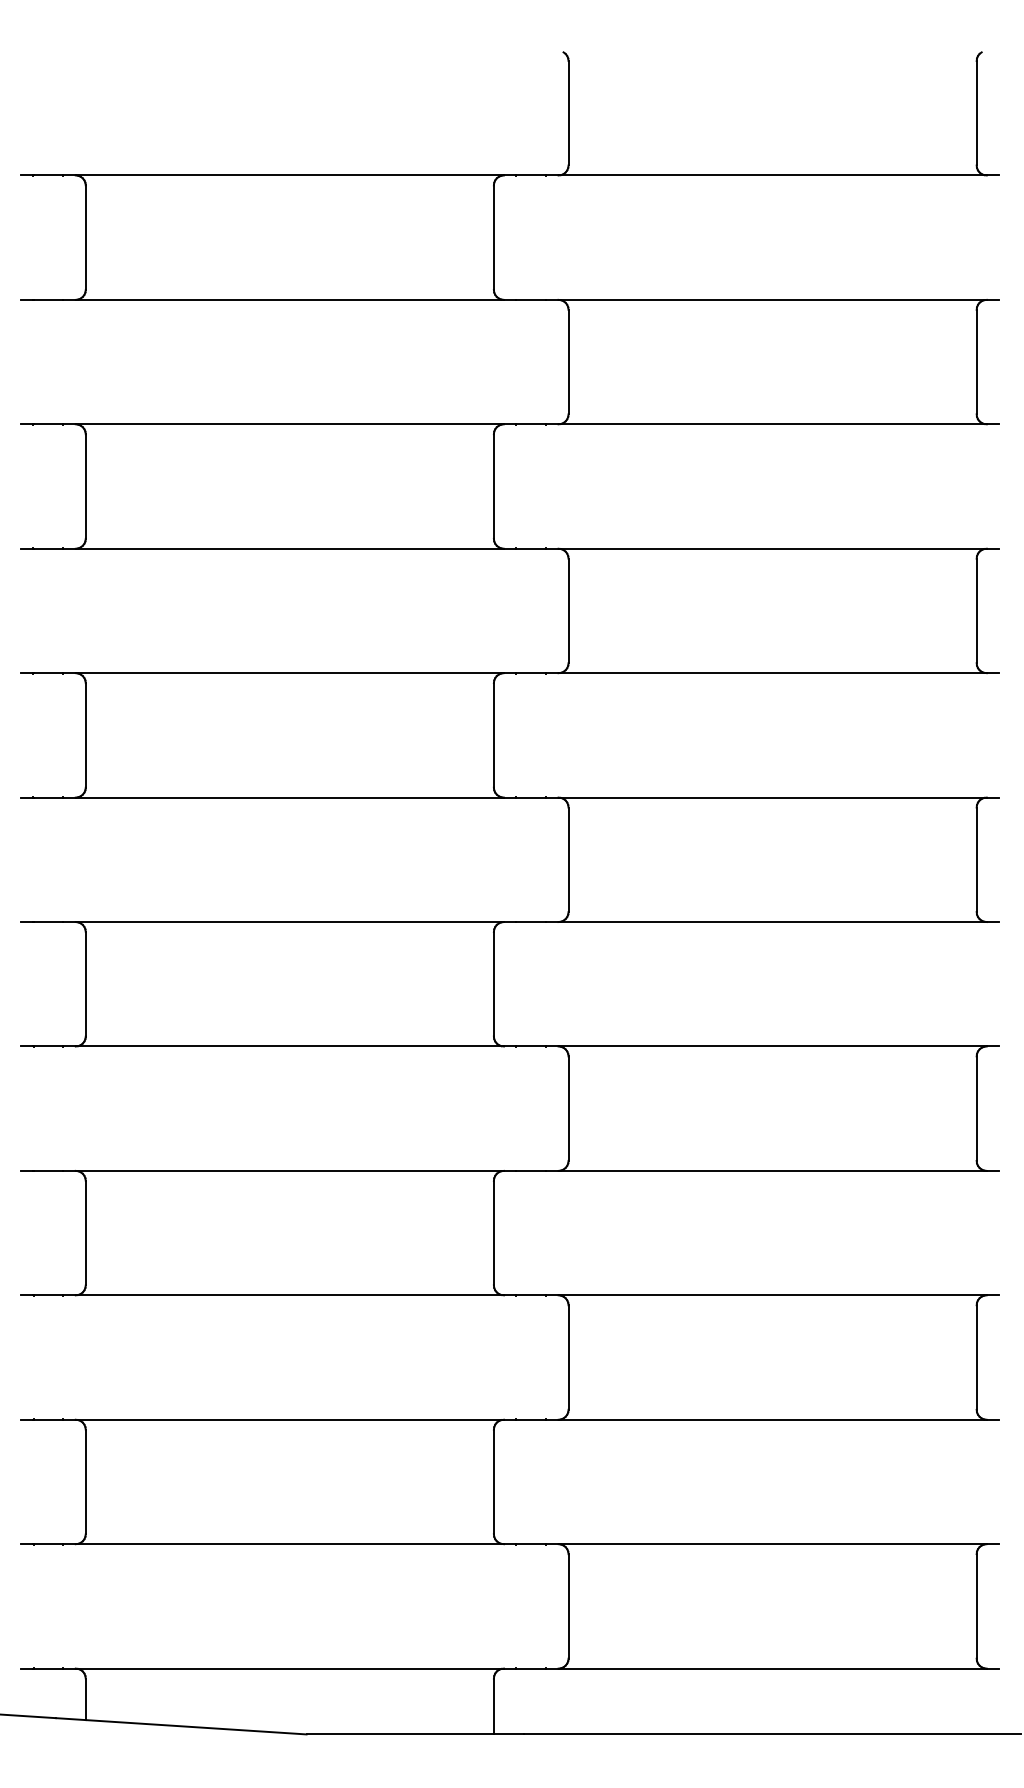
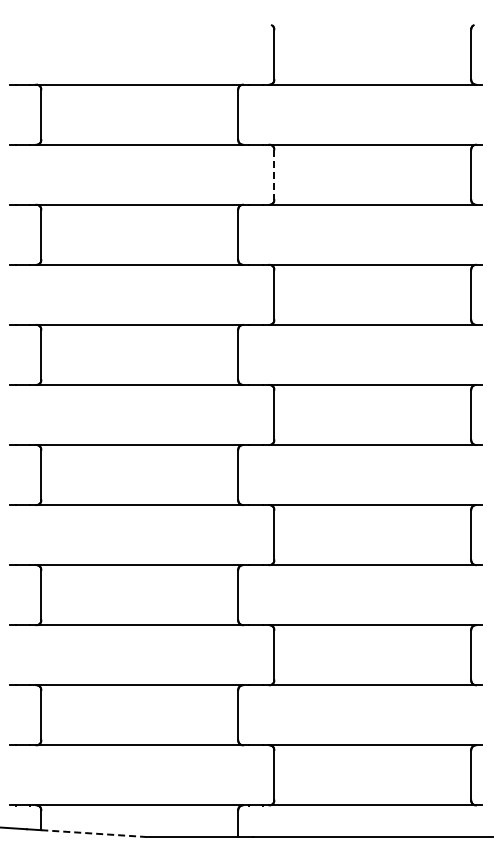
line: (568, 363) -> (274, 175), solid -> dashed
line: (198, 1726) -> (95, 833), solid -> dashed

